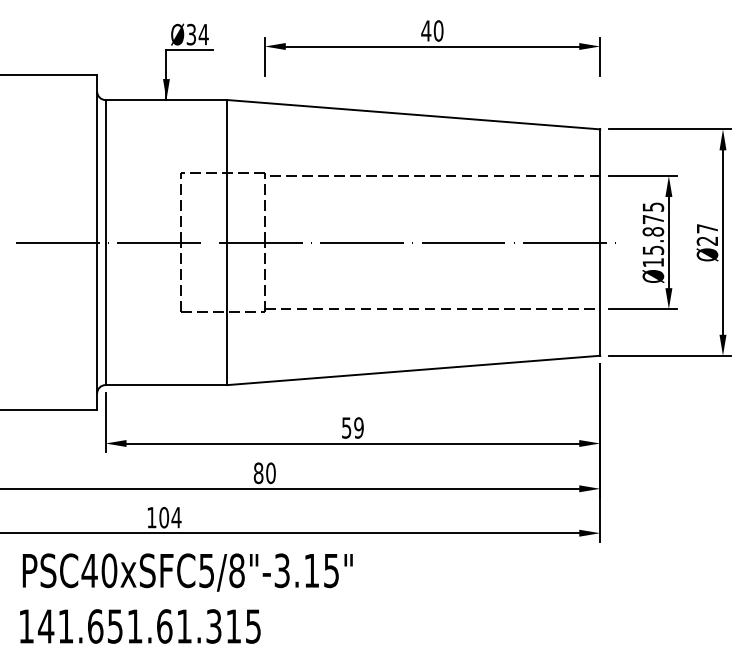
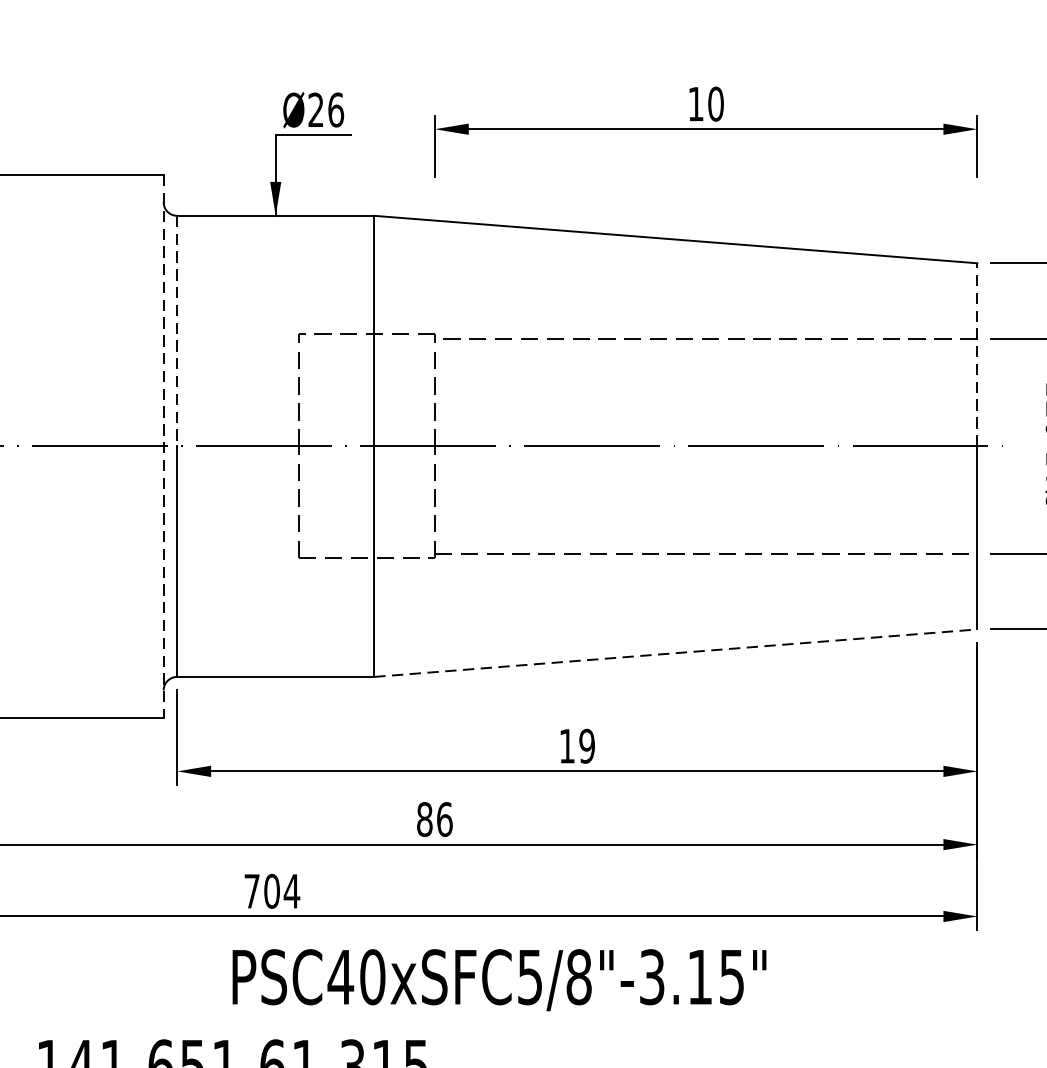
text: (426, 30) -> (696, 103), 40 -> 10
text: (197, 34) -> (325, 109), Ø34 -> Ø26
line: (105, 171) -> (177, 331), solid -> dashed
line: (600, 185) -> (977, 354), solid -> dashed
line: (97, 242) -> (164, 446), solid -> dashed
line: (414, 370) -> (676, 653), solid -> dashed
text: (346, 427) -> (566, 745), 59 -> 19
text: (270, 472) -> (444, 818), 80 -> 86
text: (151, 517) -> (251, 891), 104 -> 704
text: (187, 572) -> (499, 980), moved

